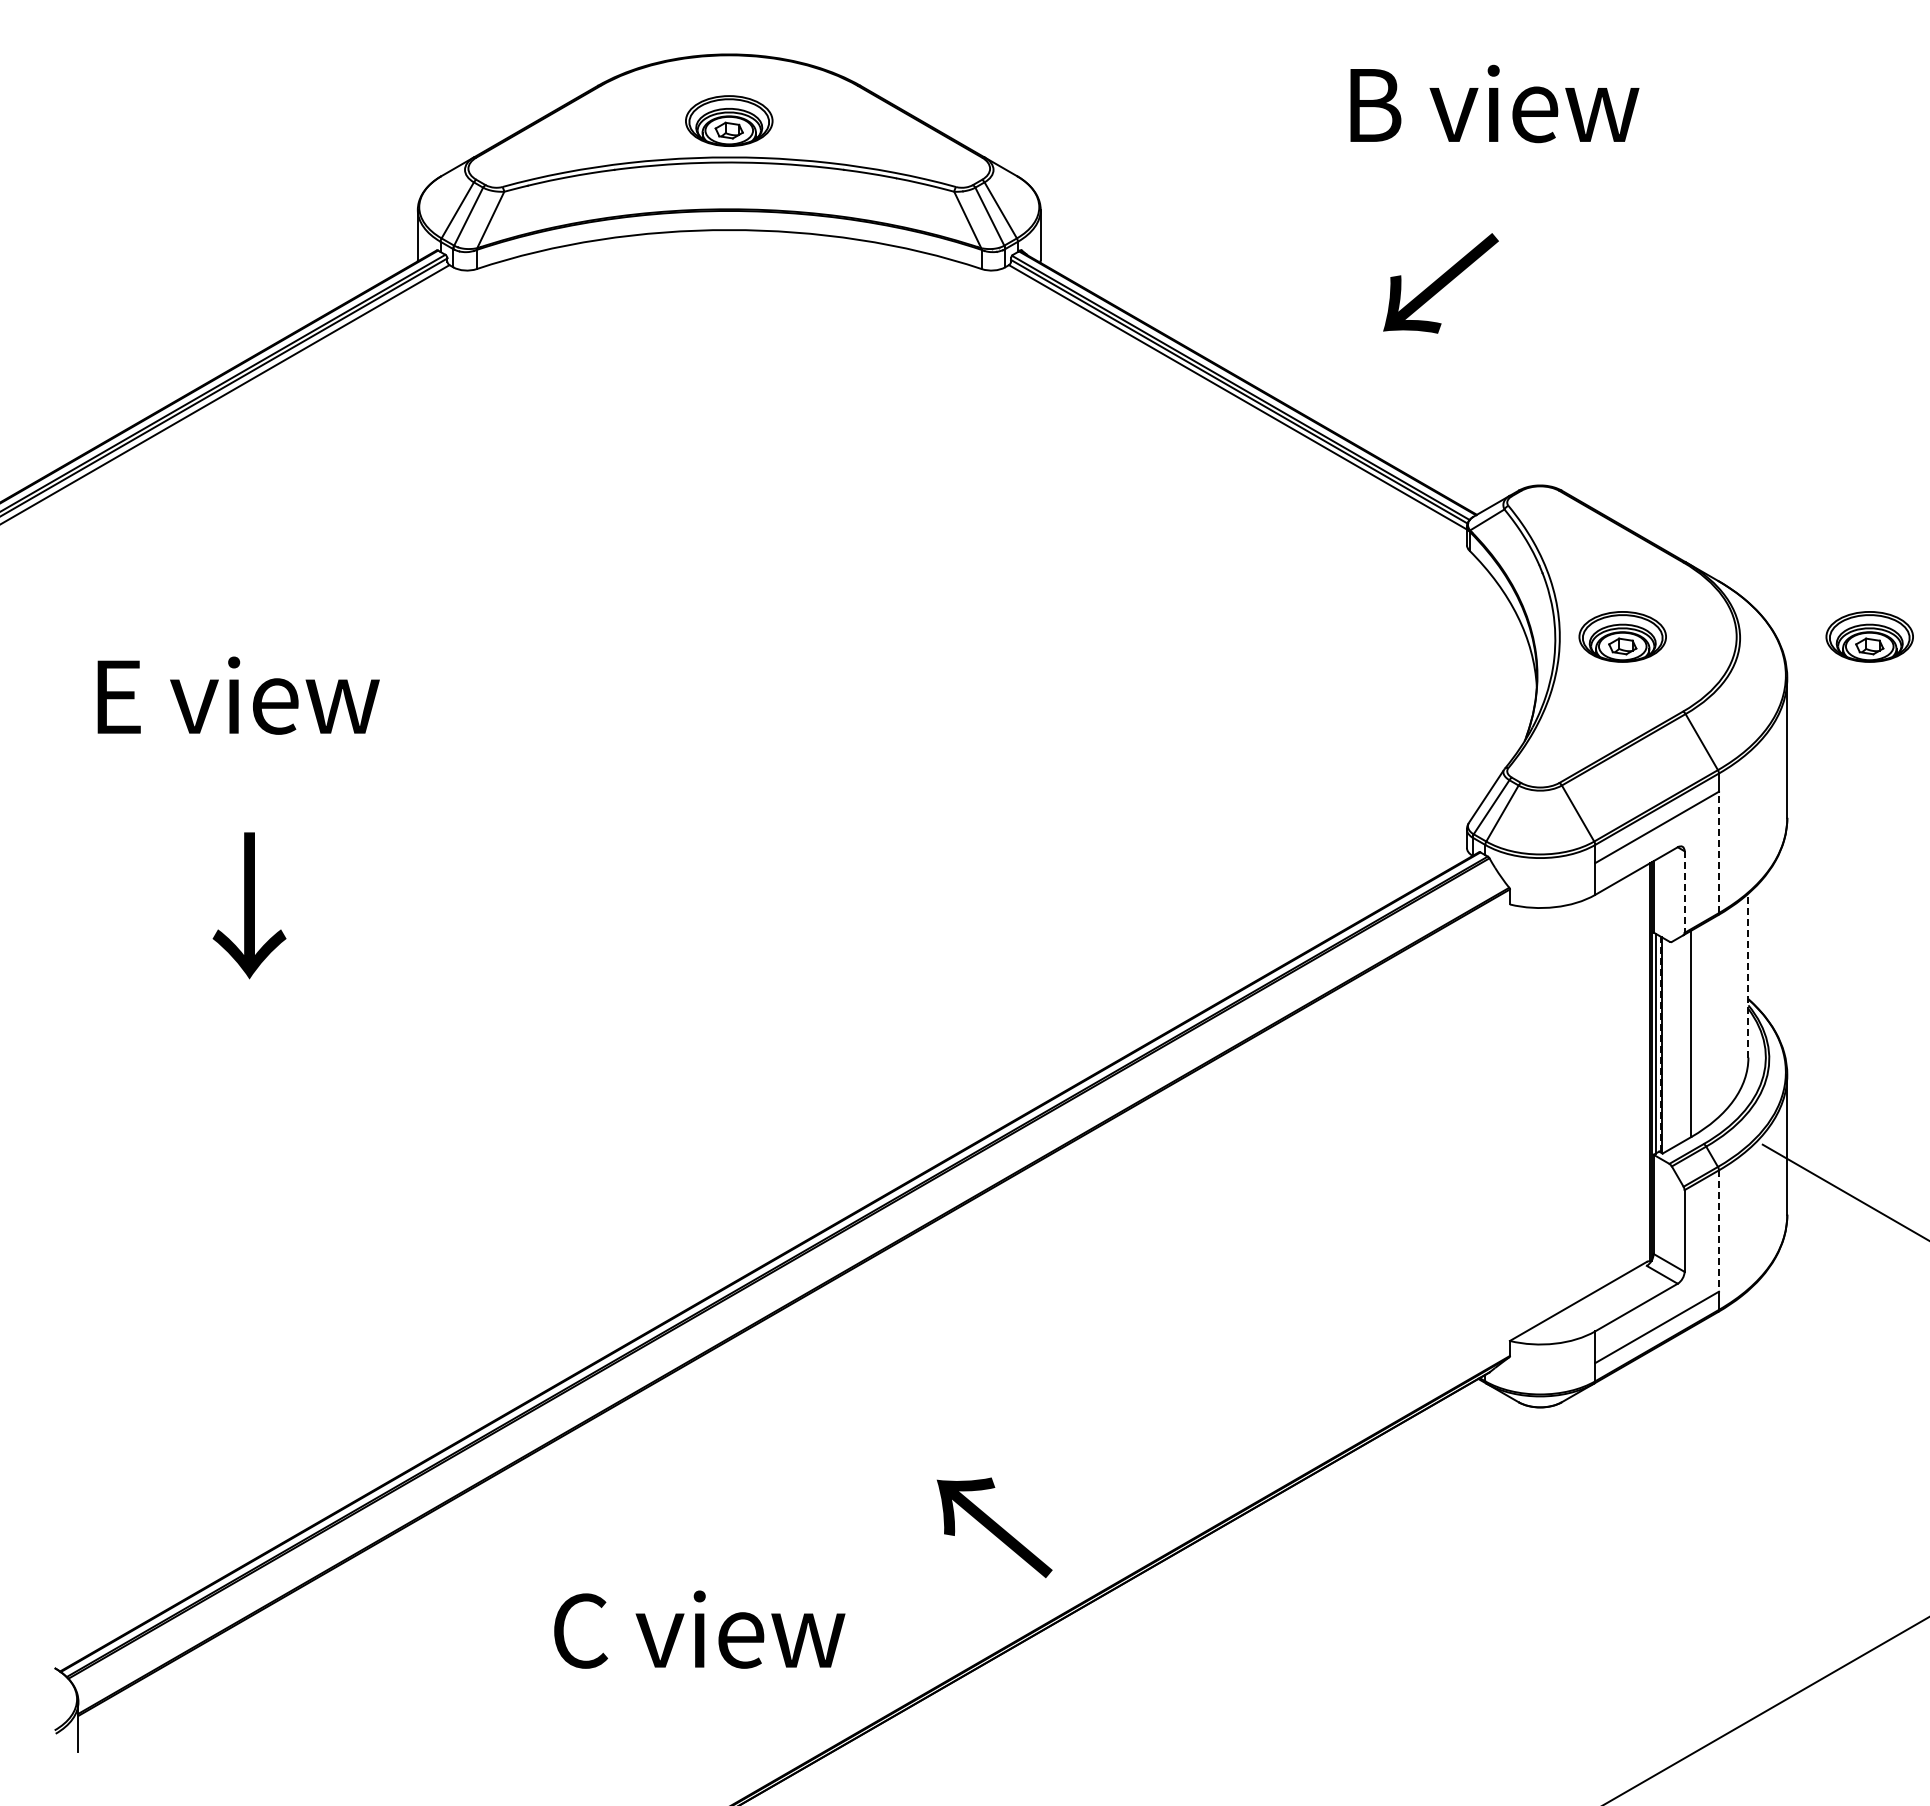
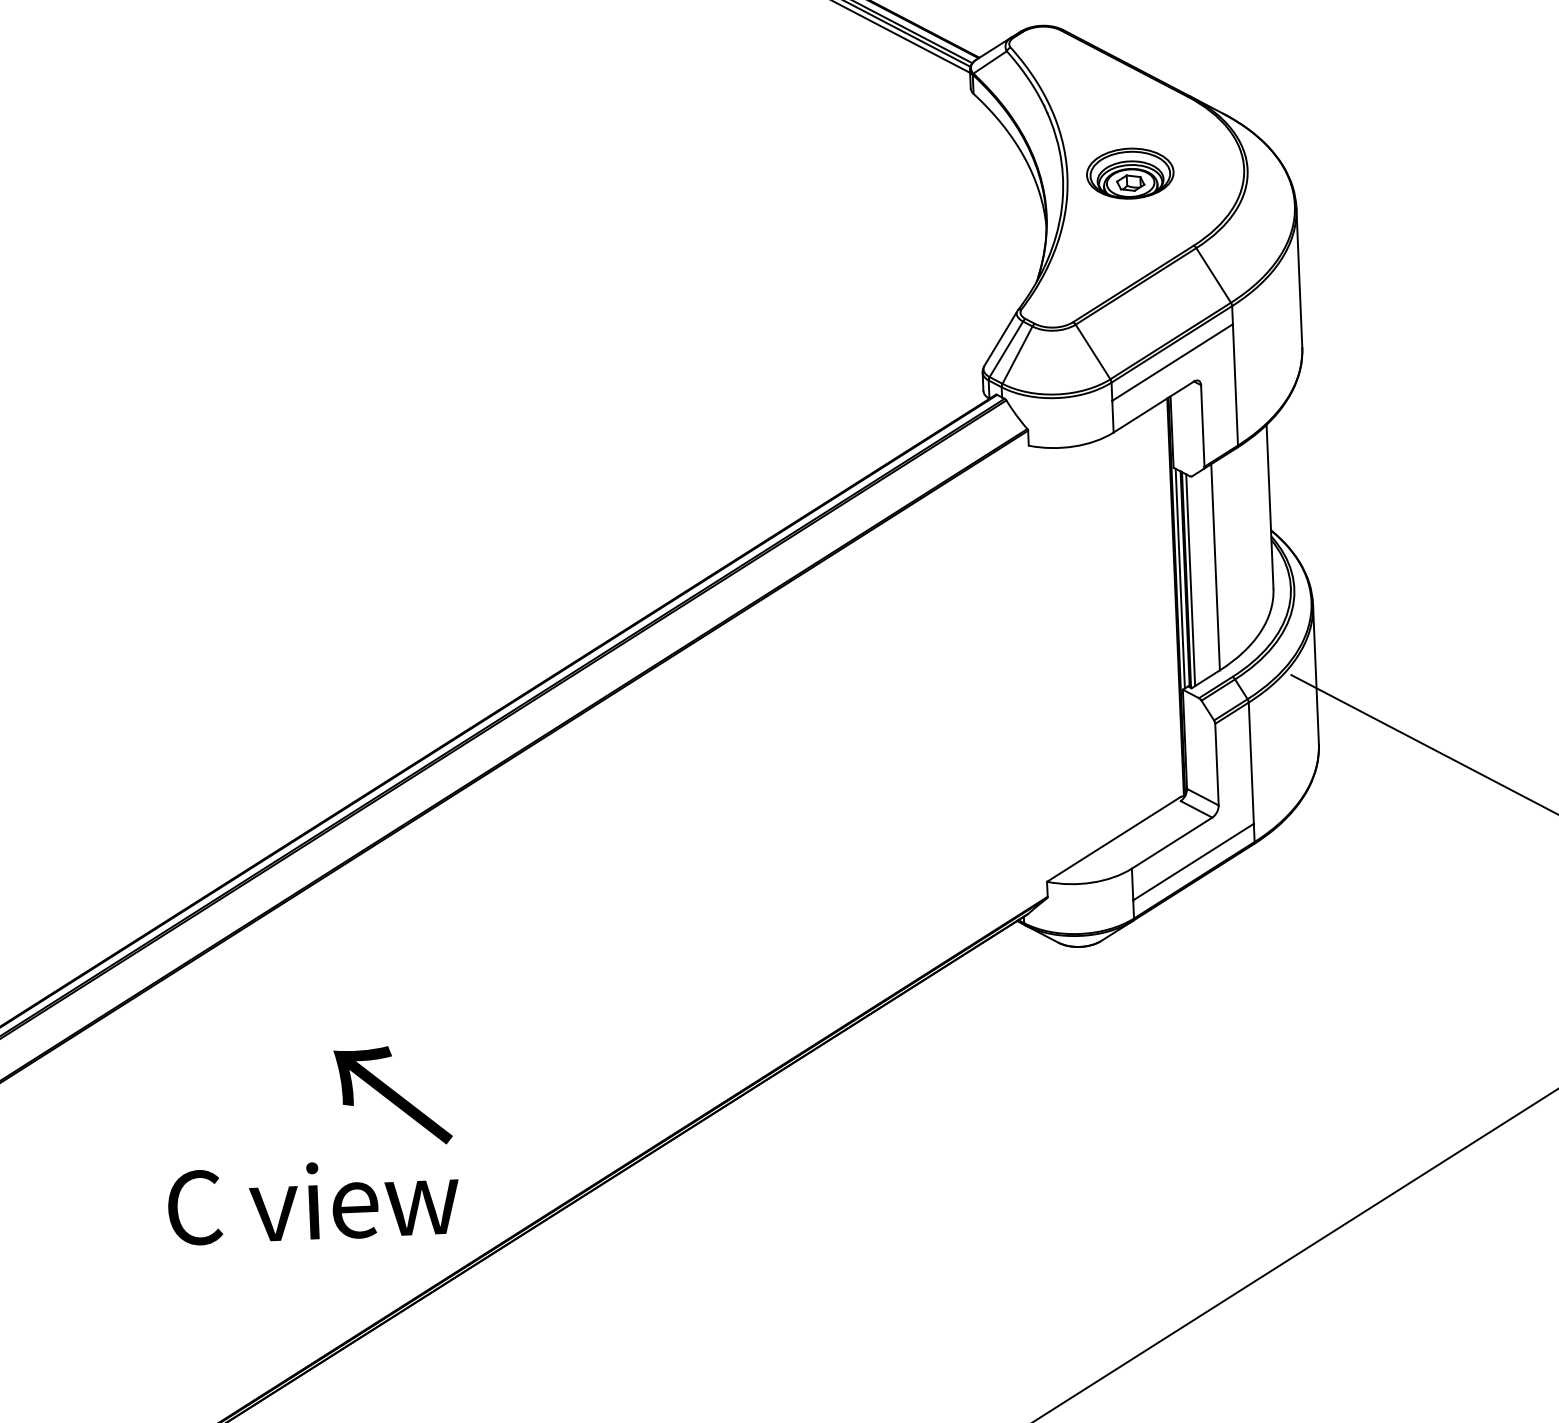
part: (1869, 636) -> (1376, 162), removed
line: (1718, 852) -> (1234, 385), dashed -> solid
line: (1684, 892) -> (1202, 426), dashed -> solid
line: (1748, 975) -> (1270, 506), dashed -> solid
line: (1660, 1044) -> (1185, 579), dashed -> solid
line: (1666, 1045) -> (1191, 580), added
line: (1718, 1231) -> (1250, 763), dashed -> solid
text: (994, 1527) -> (393, 1095), moved
text: (699, 1629) -> (313, 1201), moved

